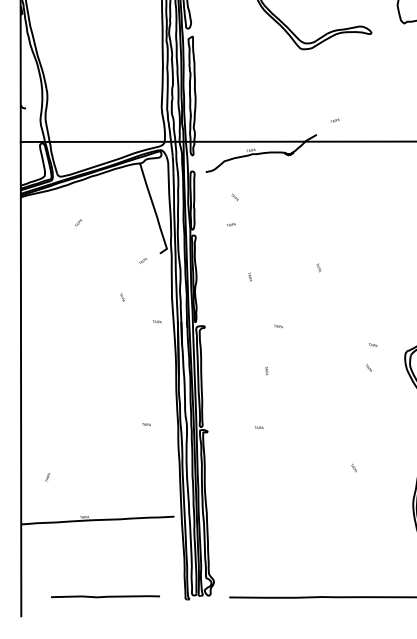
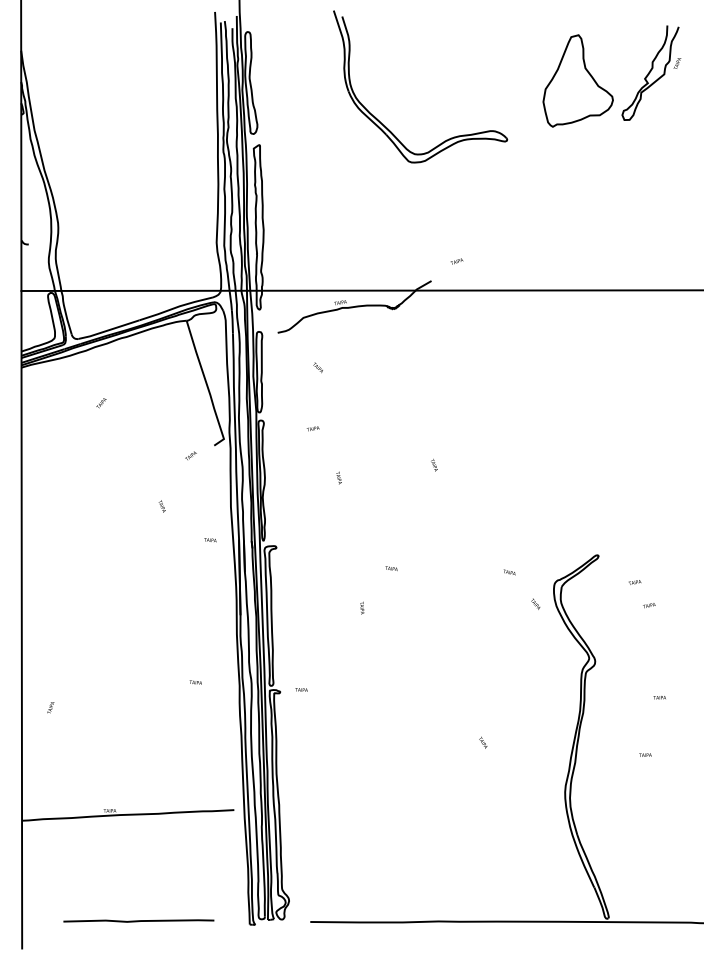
text: (230, 224) -> (312, 428), moved
text: (278, 326) -> (391, 568), moved
text: (368, 367) -> (535, 603), moved
text: (259, 427) -> (301, 689), moved
text: (47, 477) -> (50, 707), moved

